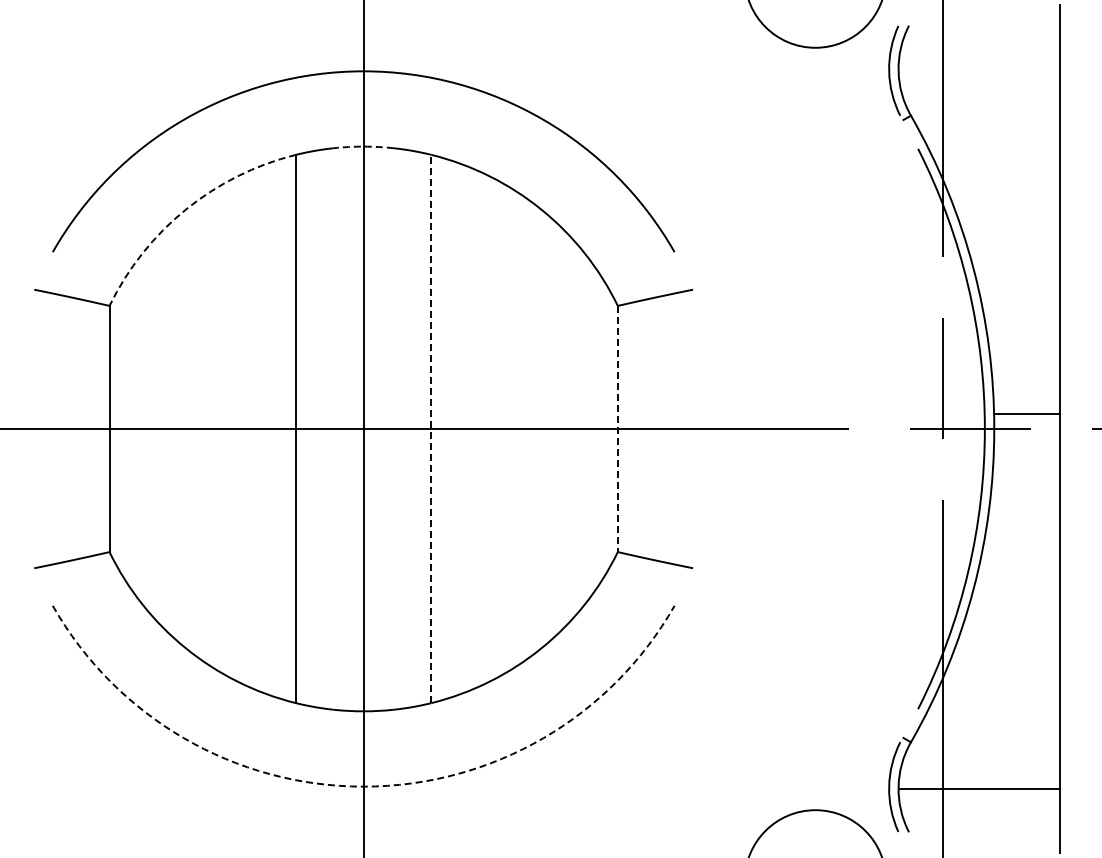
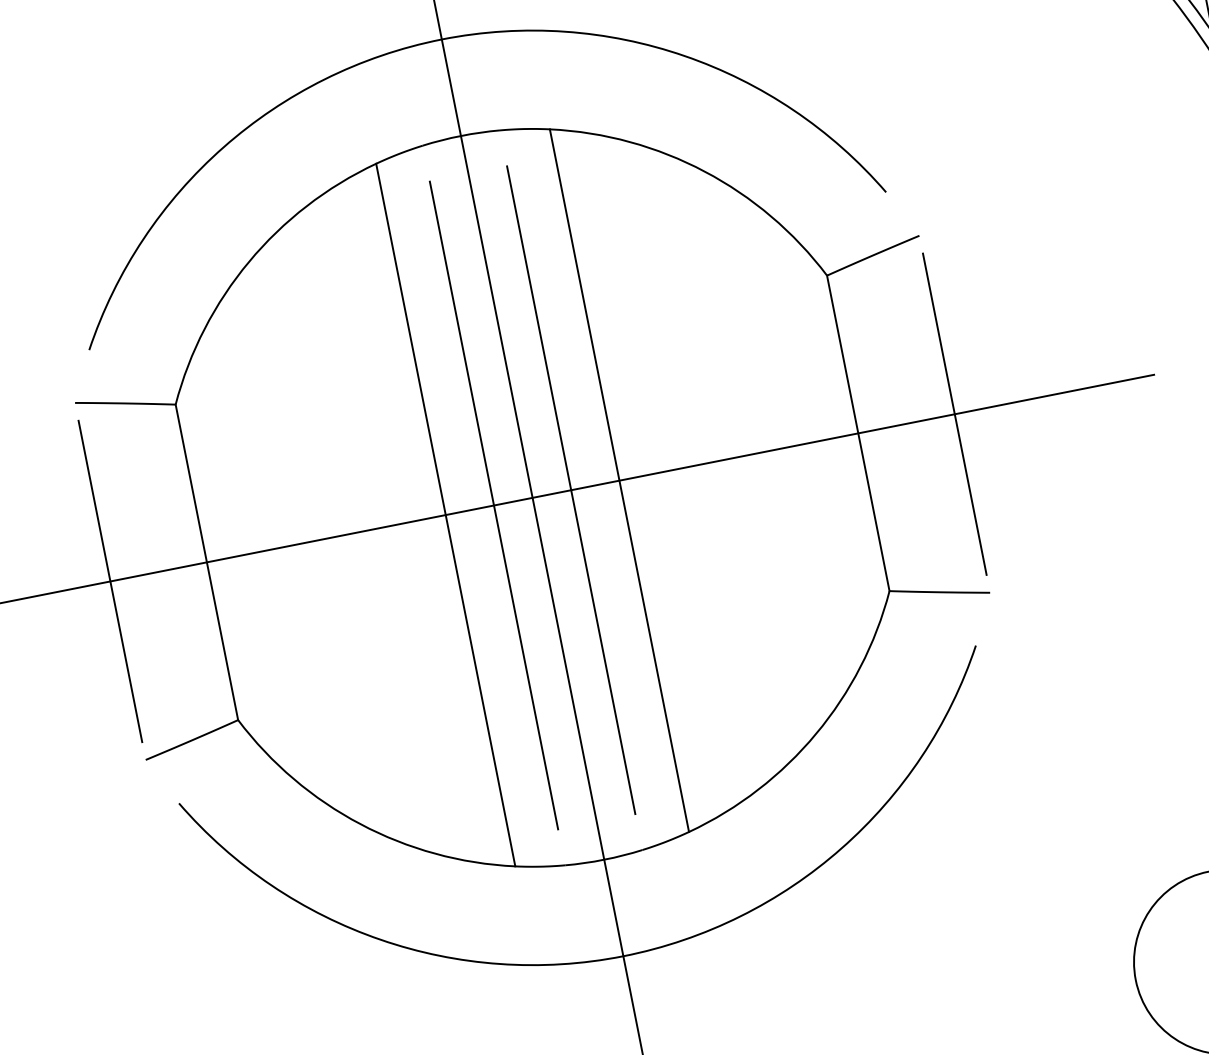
arc: (363, 146) -> (460, 135), dashed -> solid
arc: (185, 209) -> (248, 261), dashed -> solid
line: (34, 428) -> (110, 580), added
line: (333, 428) -> (493, 504), added
line: (393, 428) -> (570, 489), added
line: (431, 428) -> (619, 480), dashed -> solid
line: (693, 428) -> (955, 413), added
line: (617, 429) -> (858, 434), dashed -> solid
arc: (363, 786) -> (623, 956), dashed -> solid

